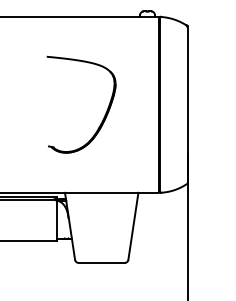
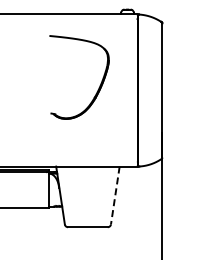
part: (103, 116) -> (98, 87), moved
line: (133, 227) -> (115, 196), solid -> dashed

